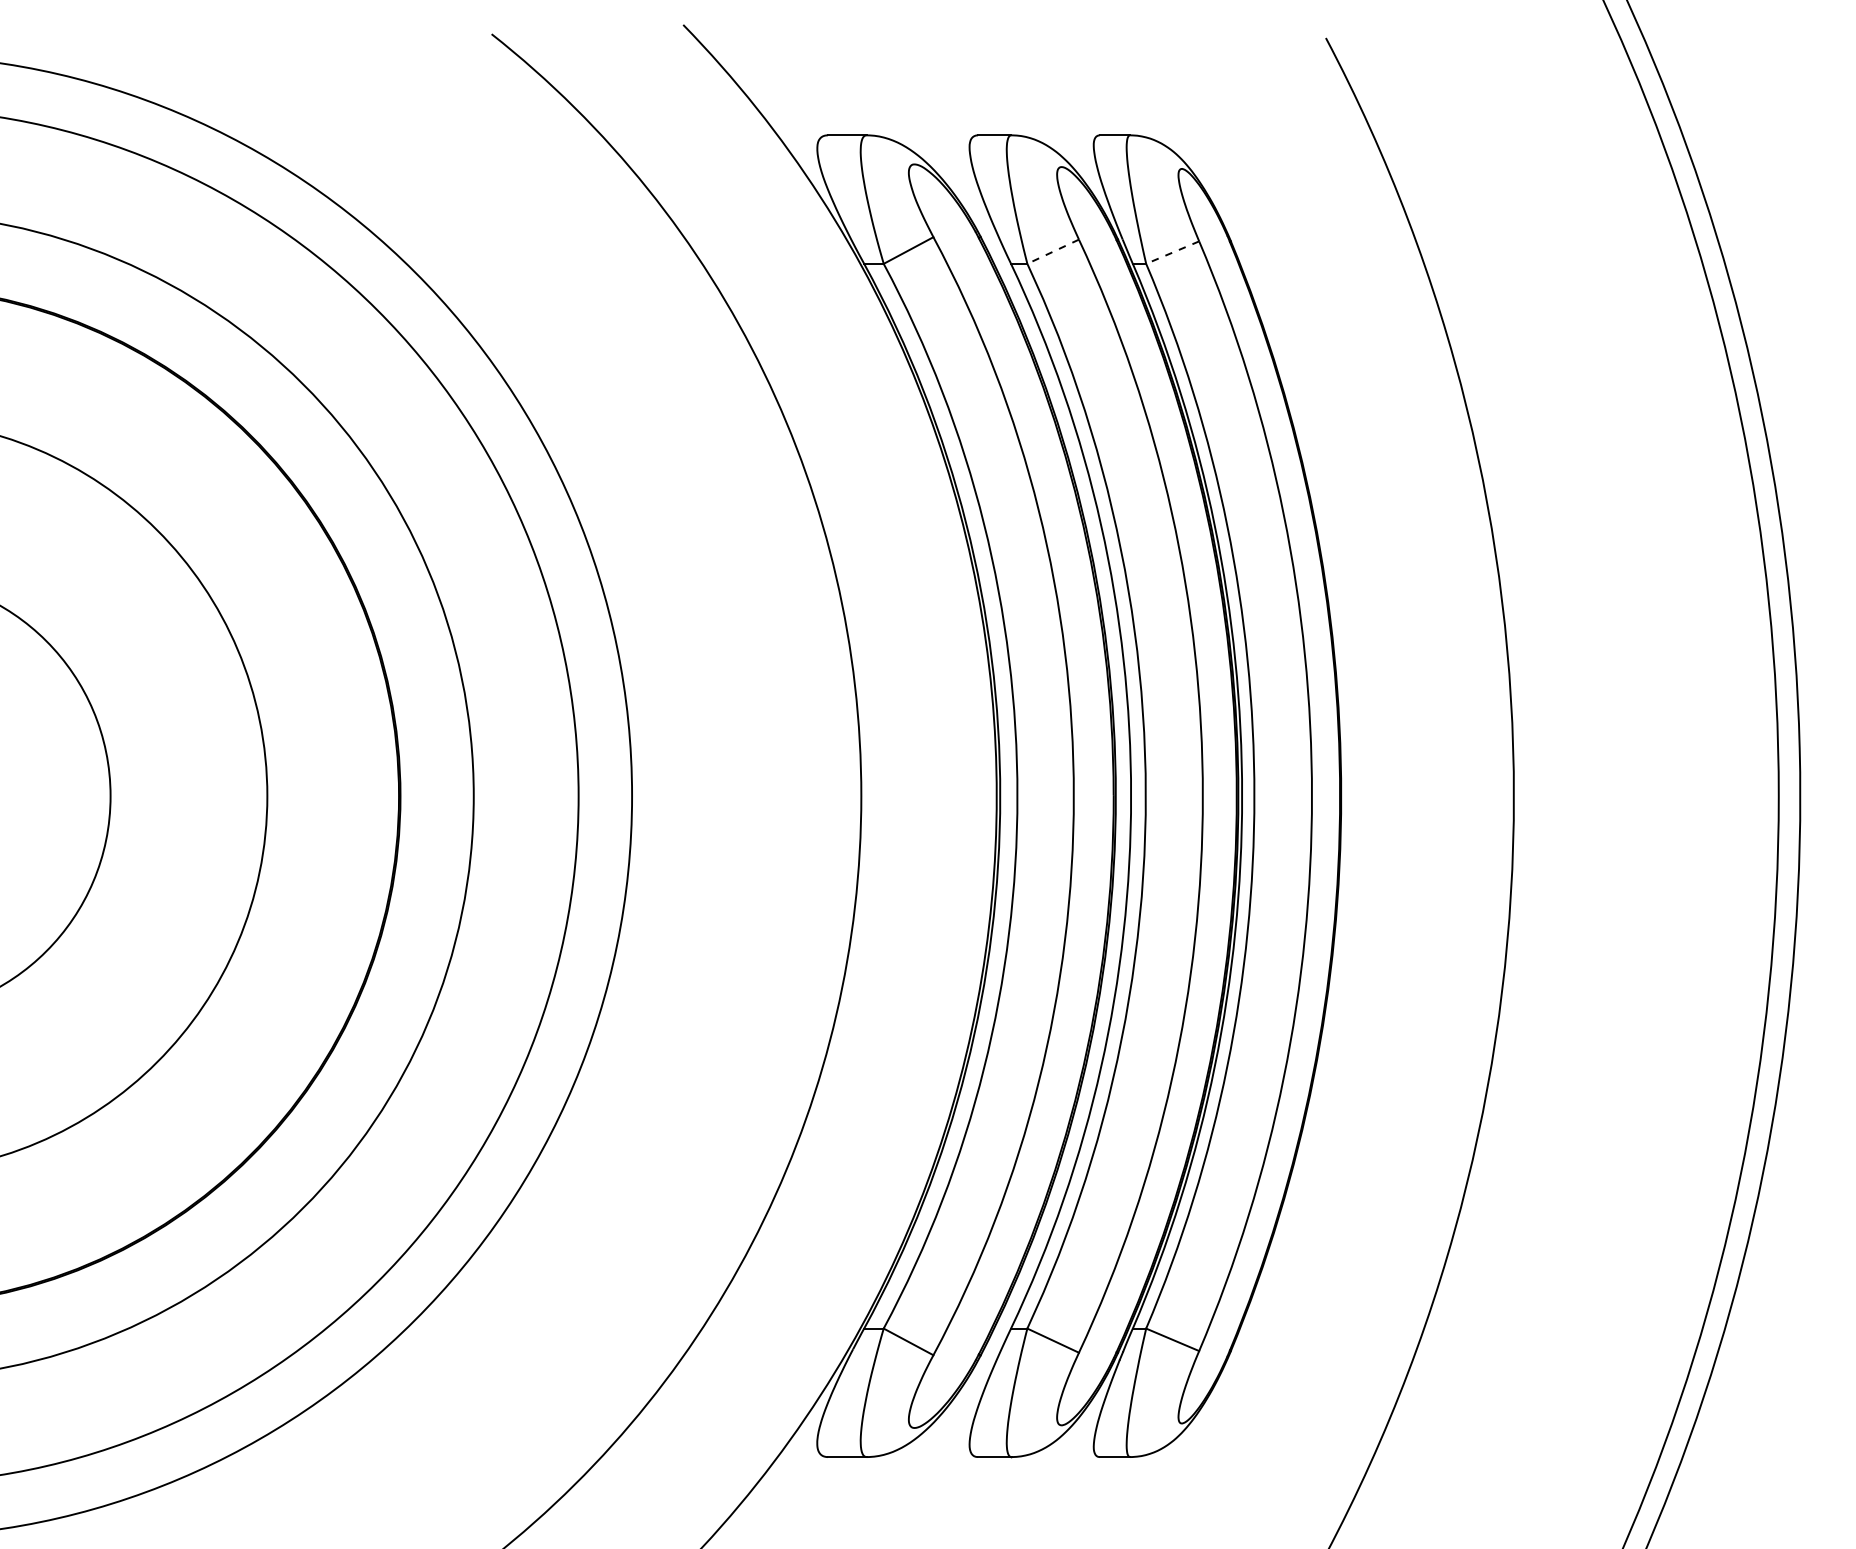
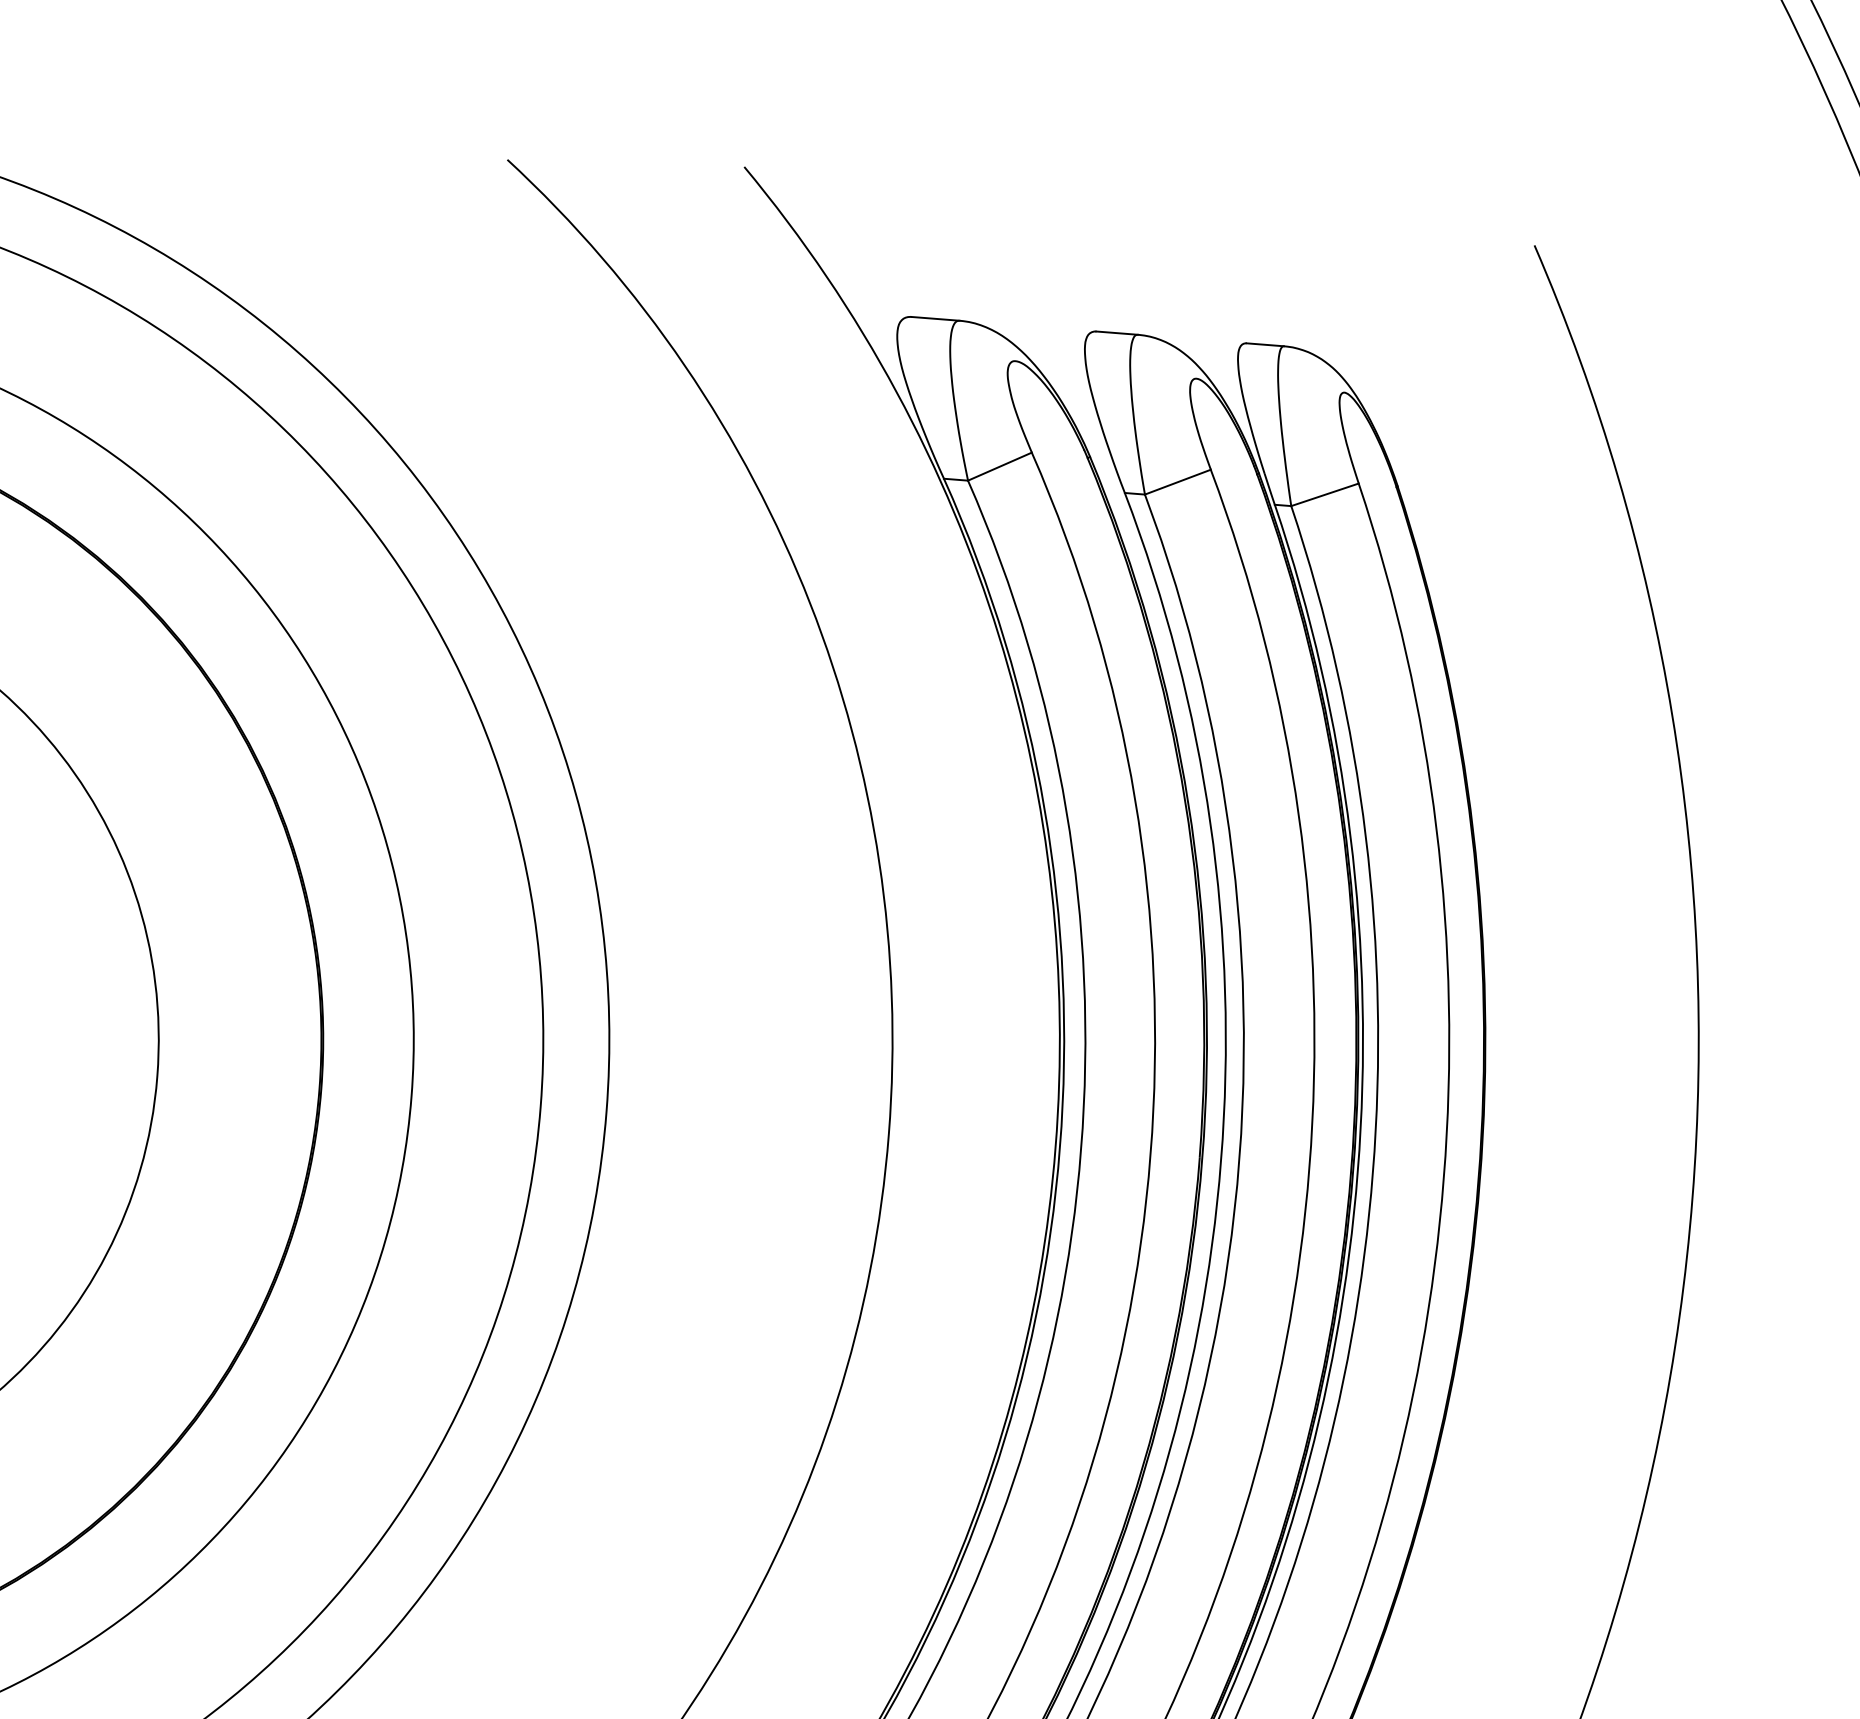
line: (1053, 251) -> (1178, 481), dashed -> solid
line: (1172, 252) -> (1324, 494), dashed -> solid

